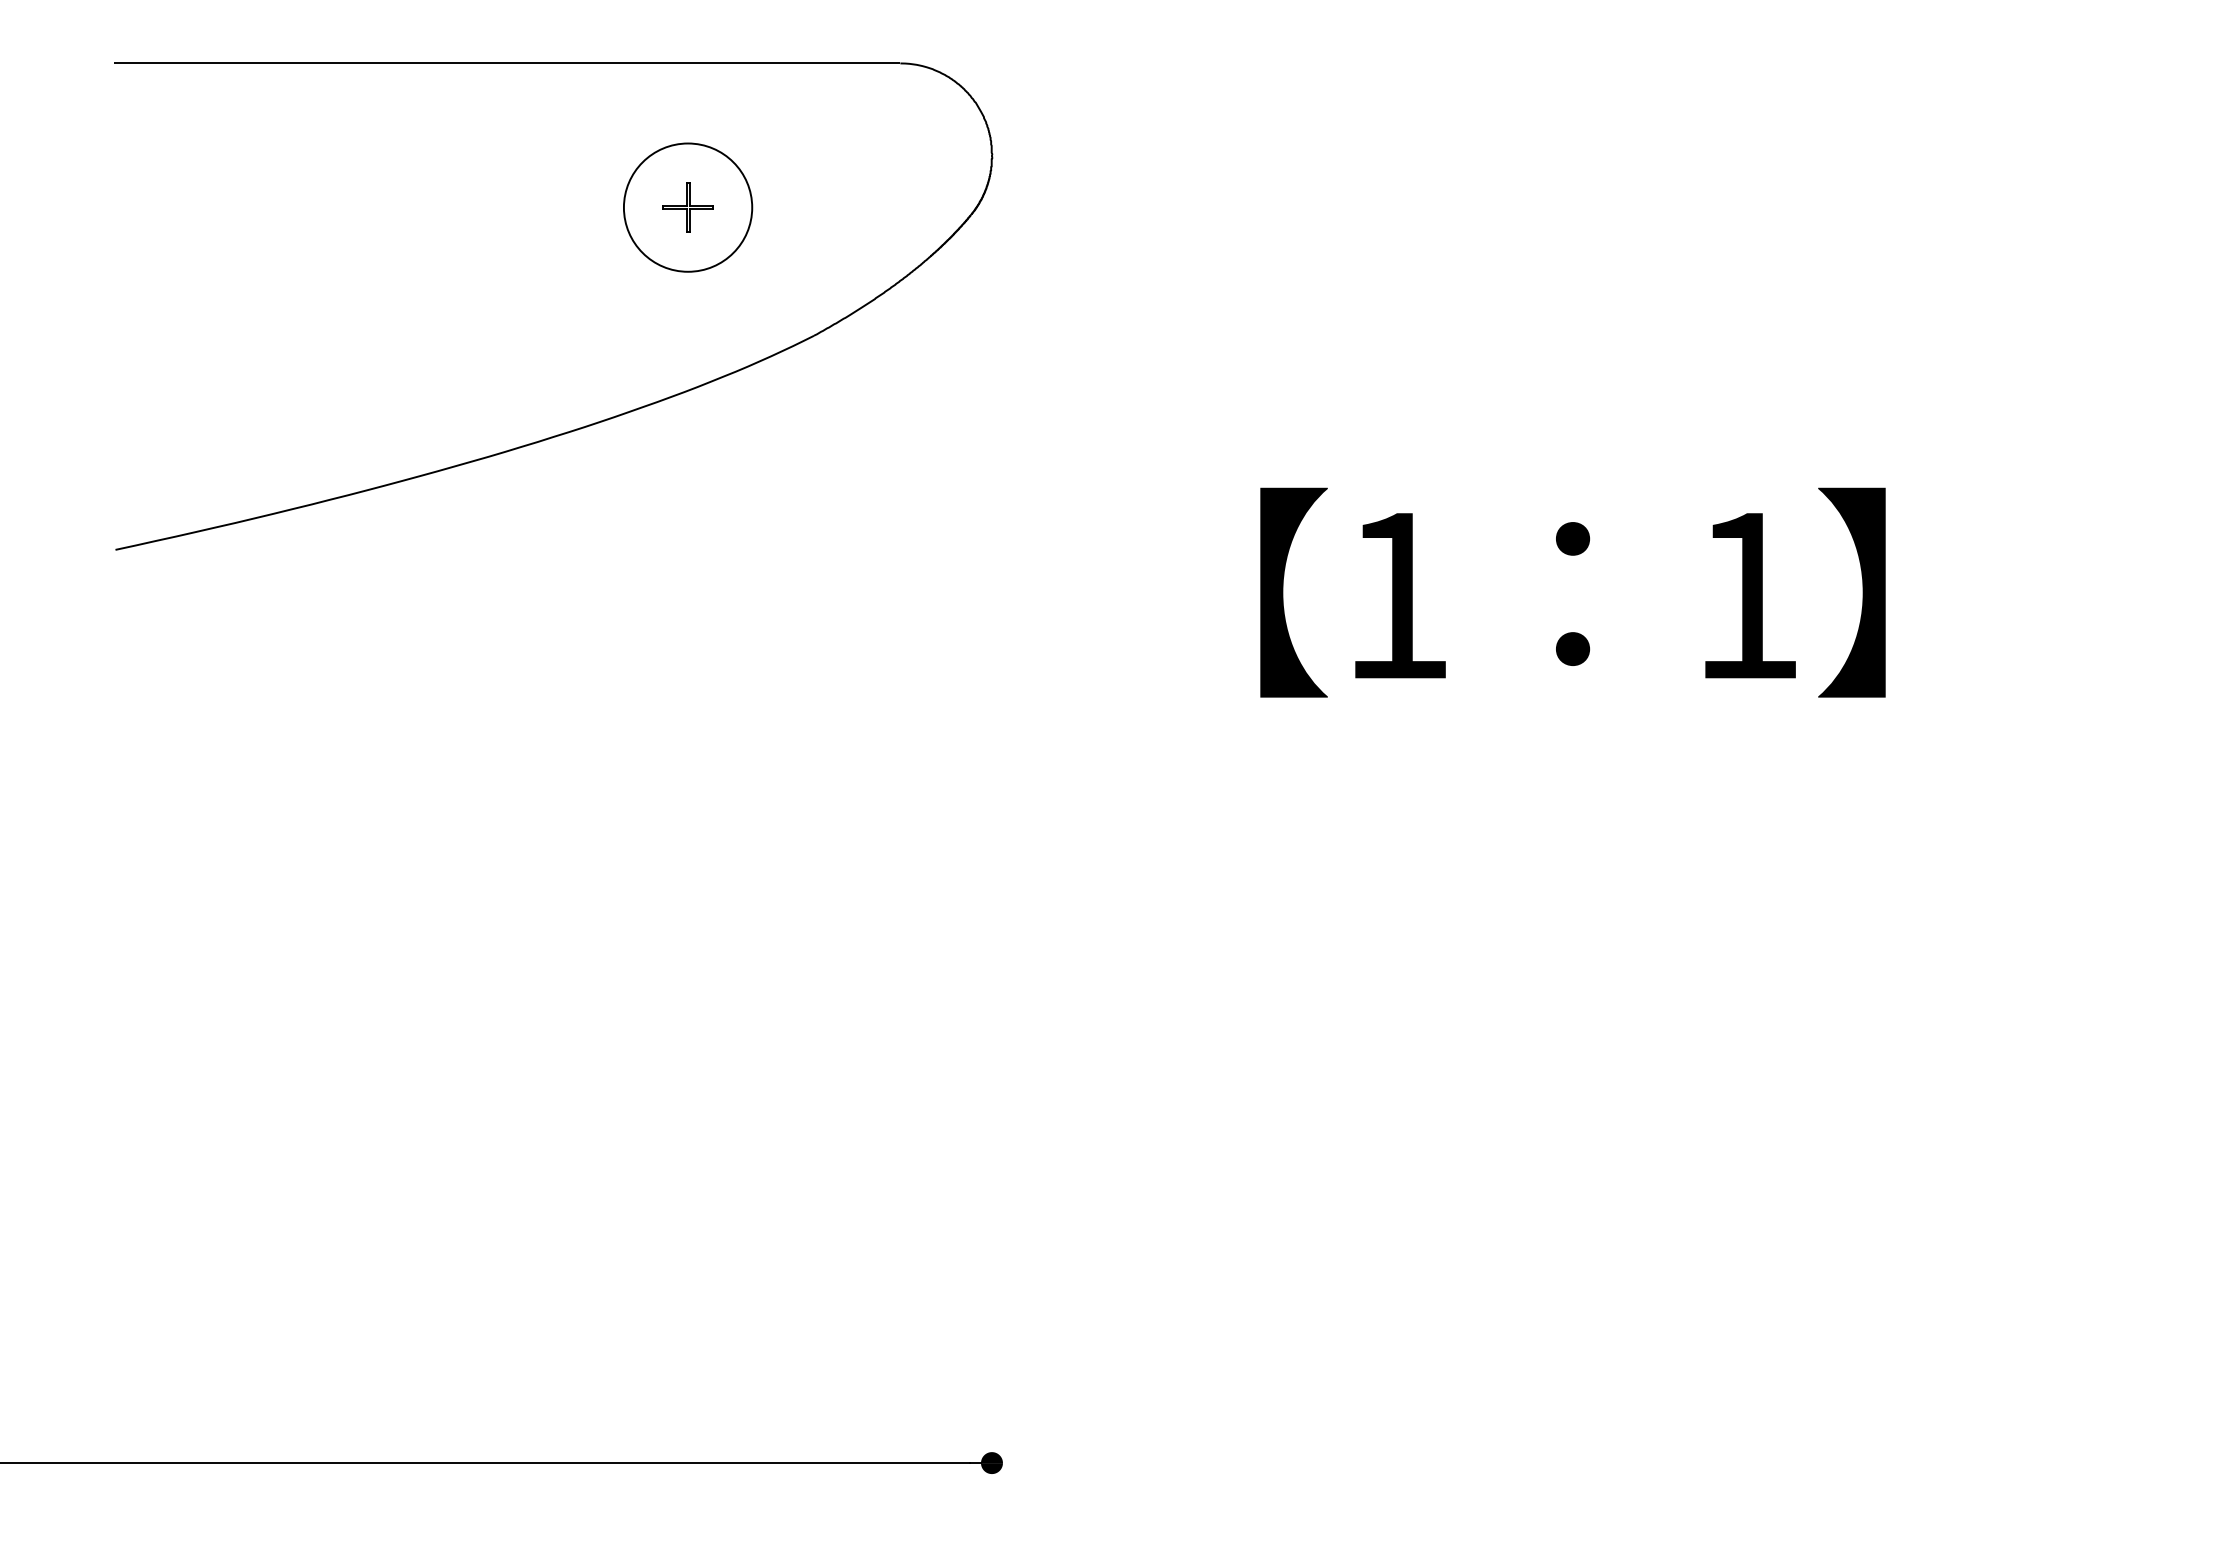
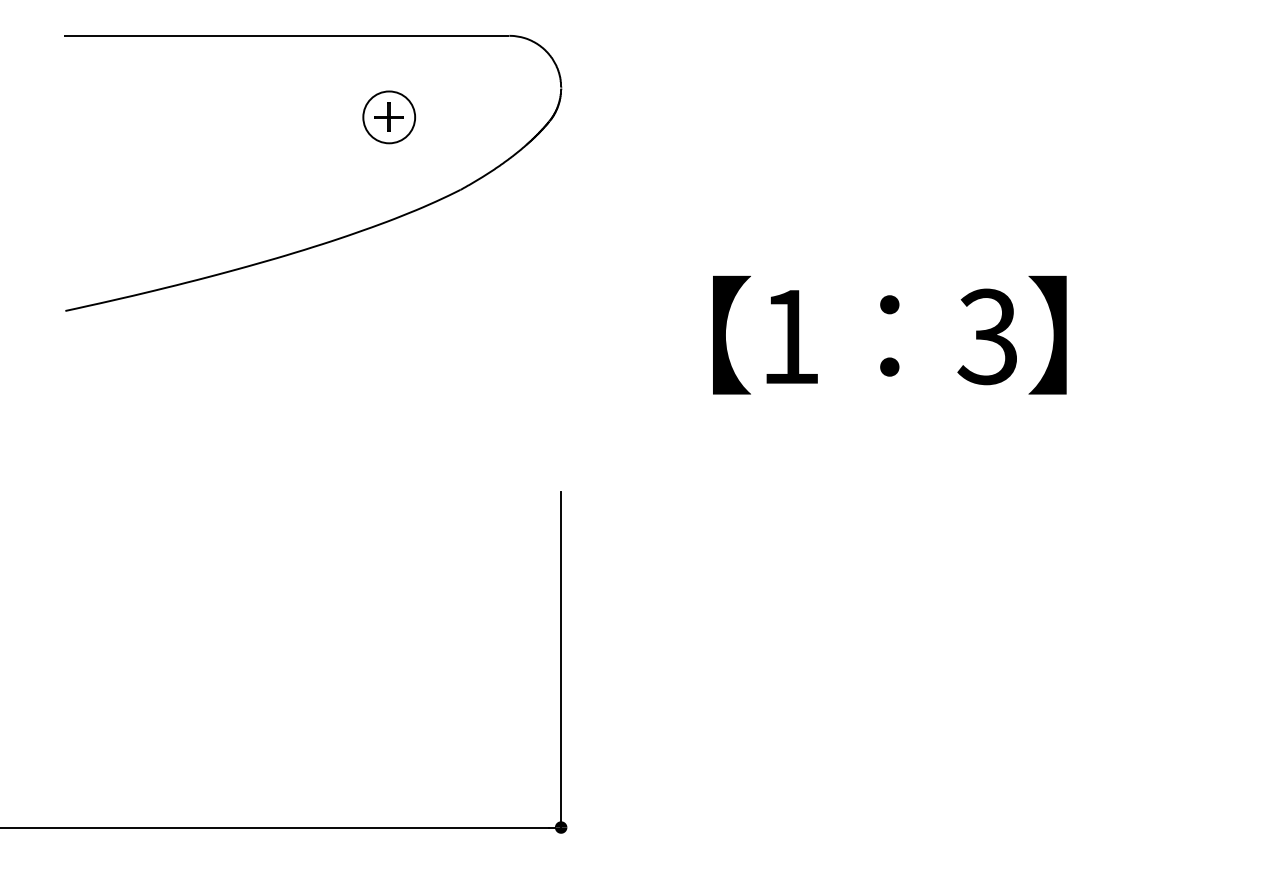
circle: (688, 207) -> (389, 117), size x0.71
text: (1743, 594) -> (986, 336), 1 -> 3
line: (992, 1166) -> (561, 659), added

